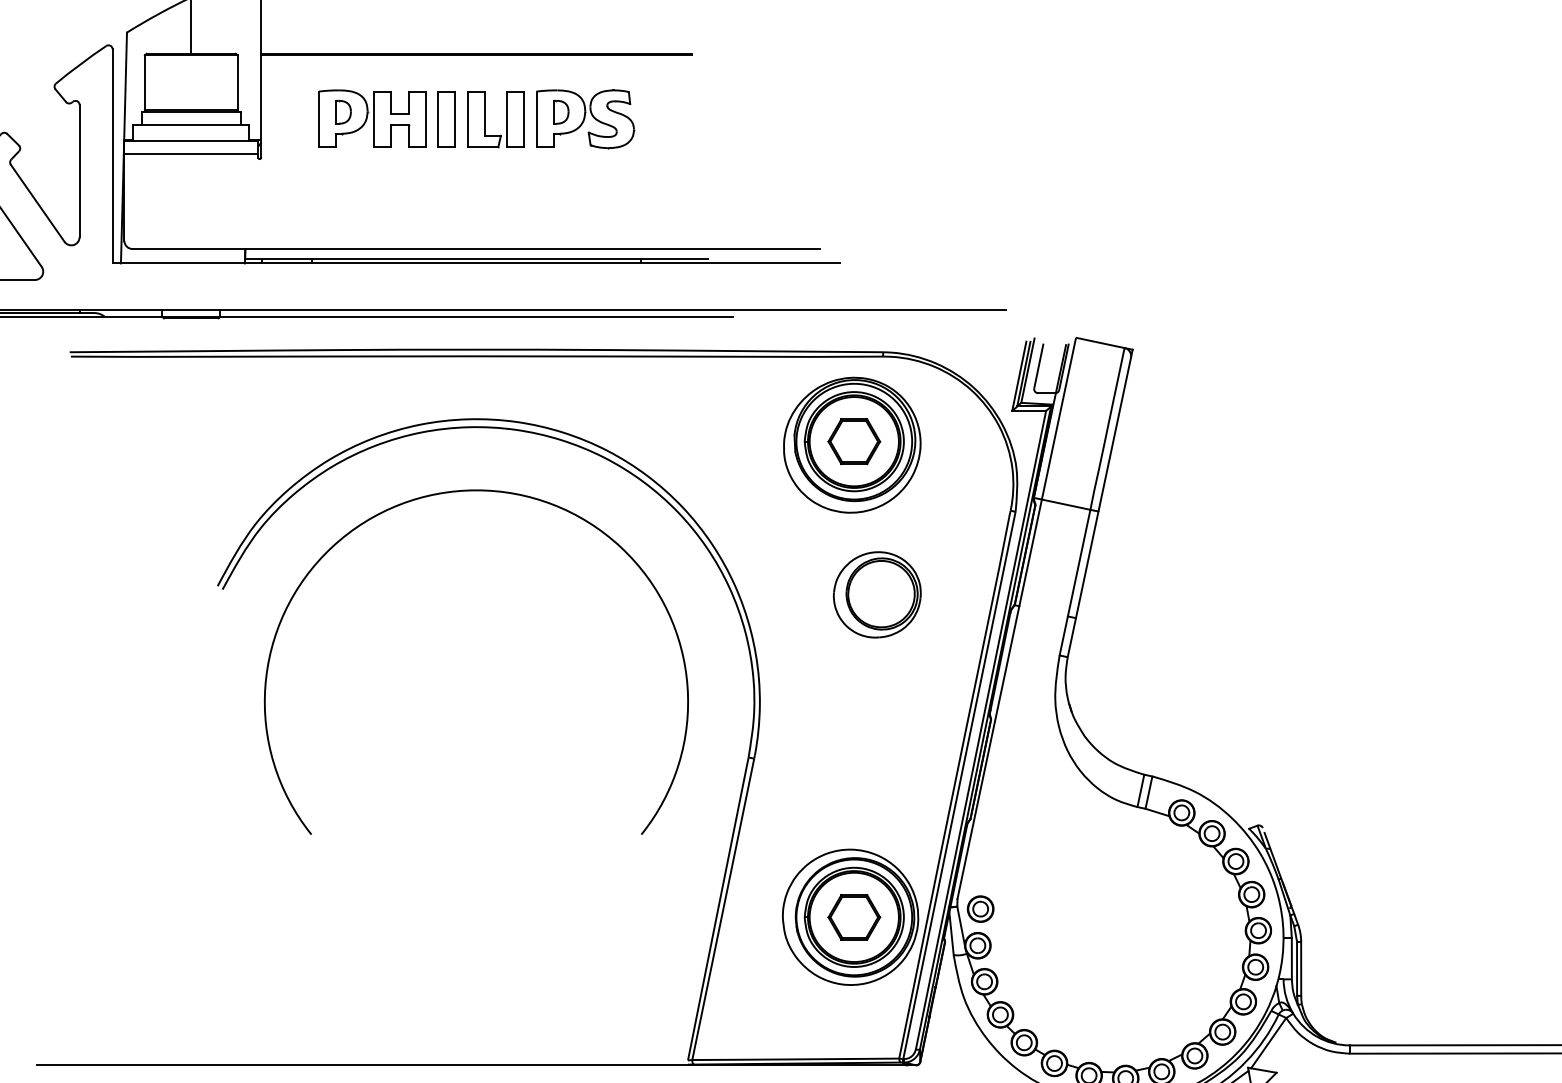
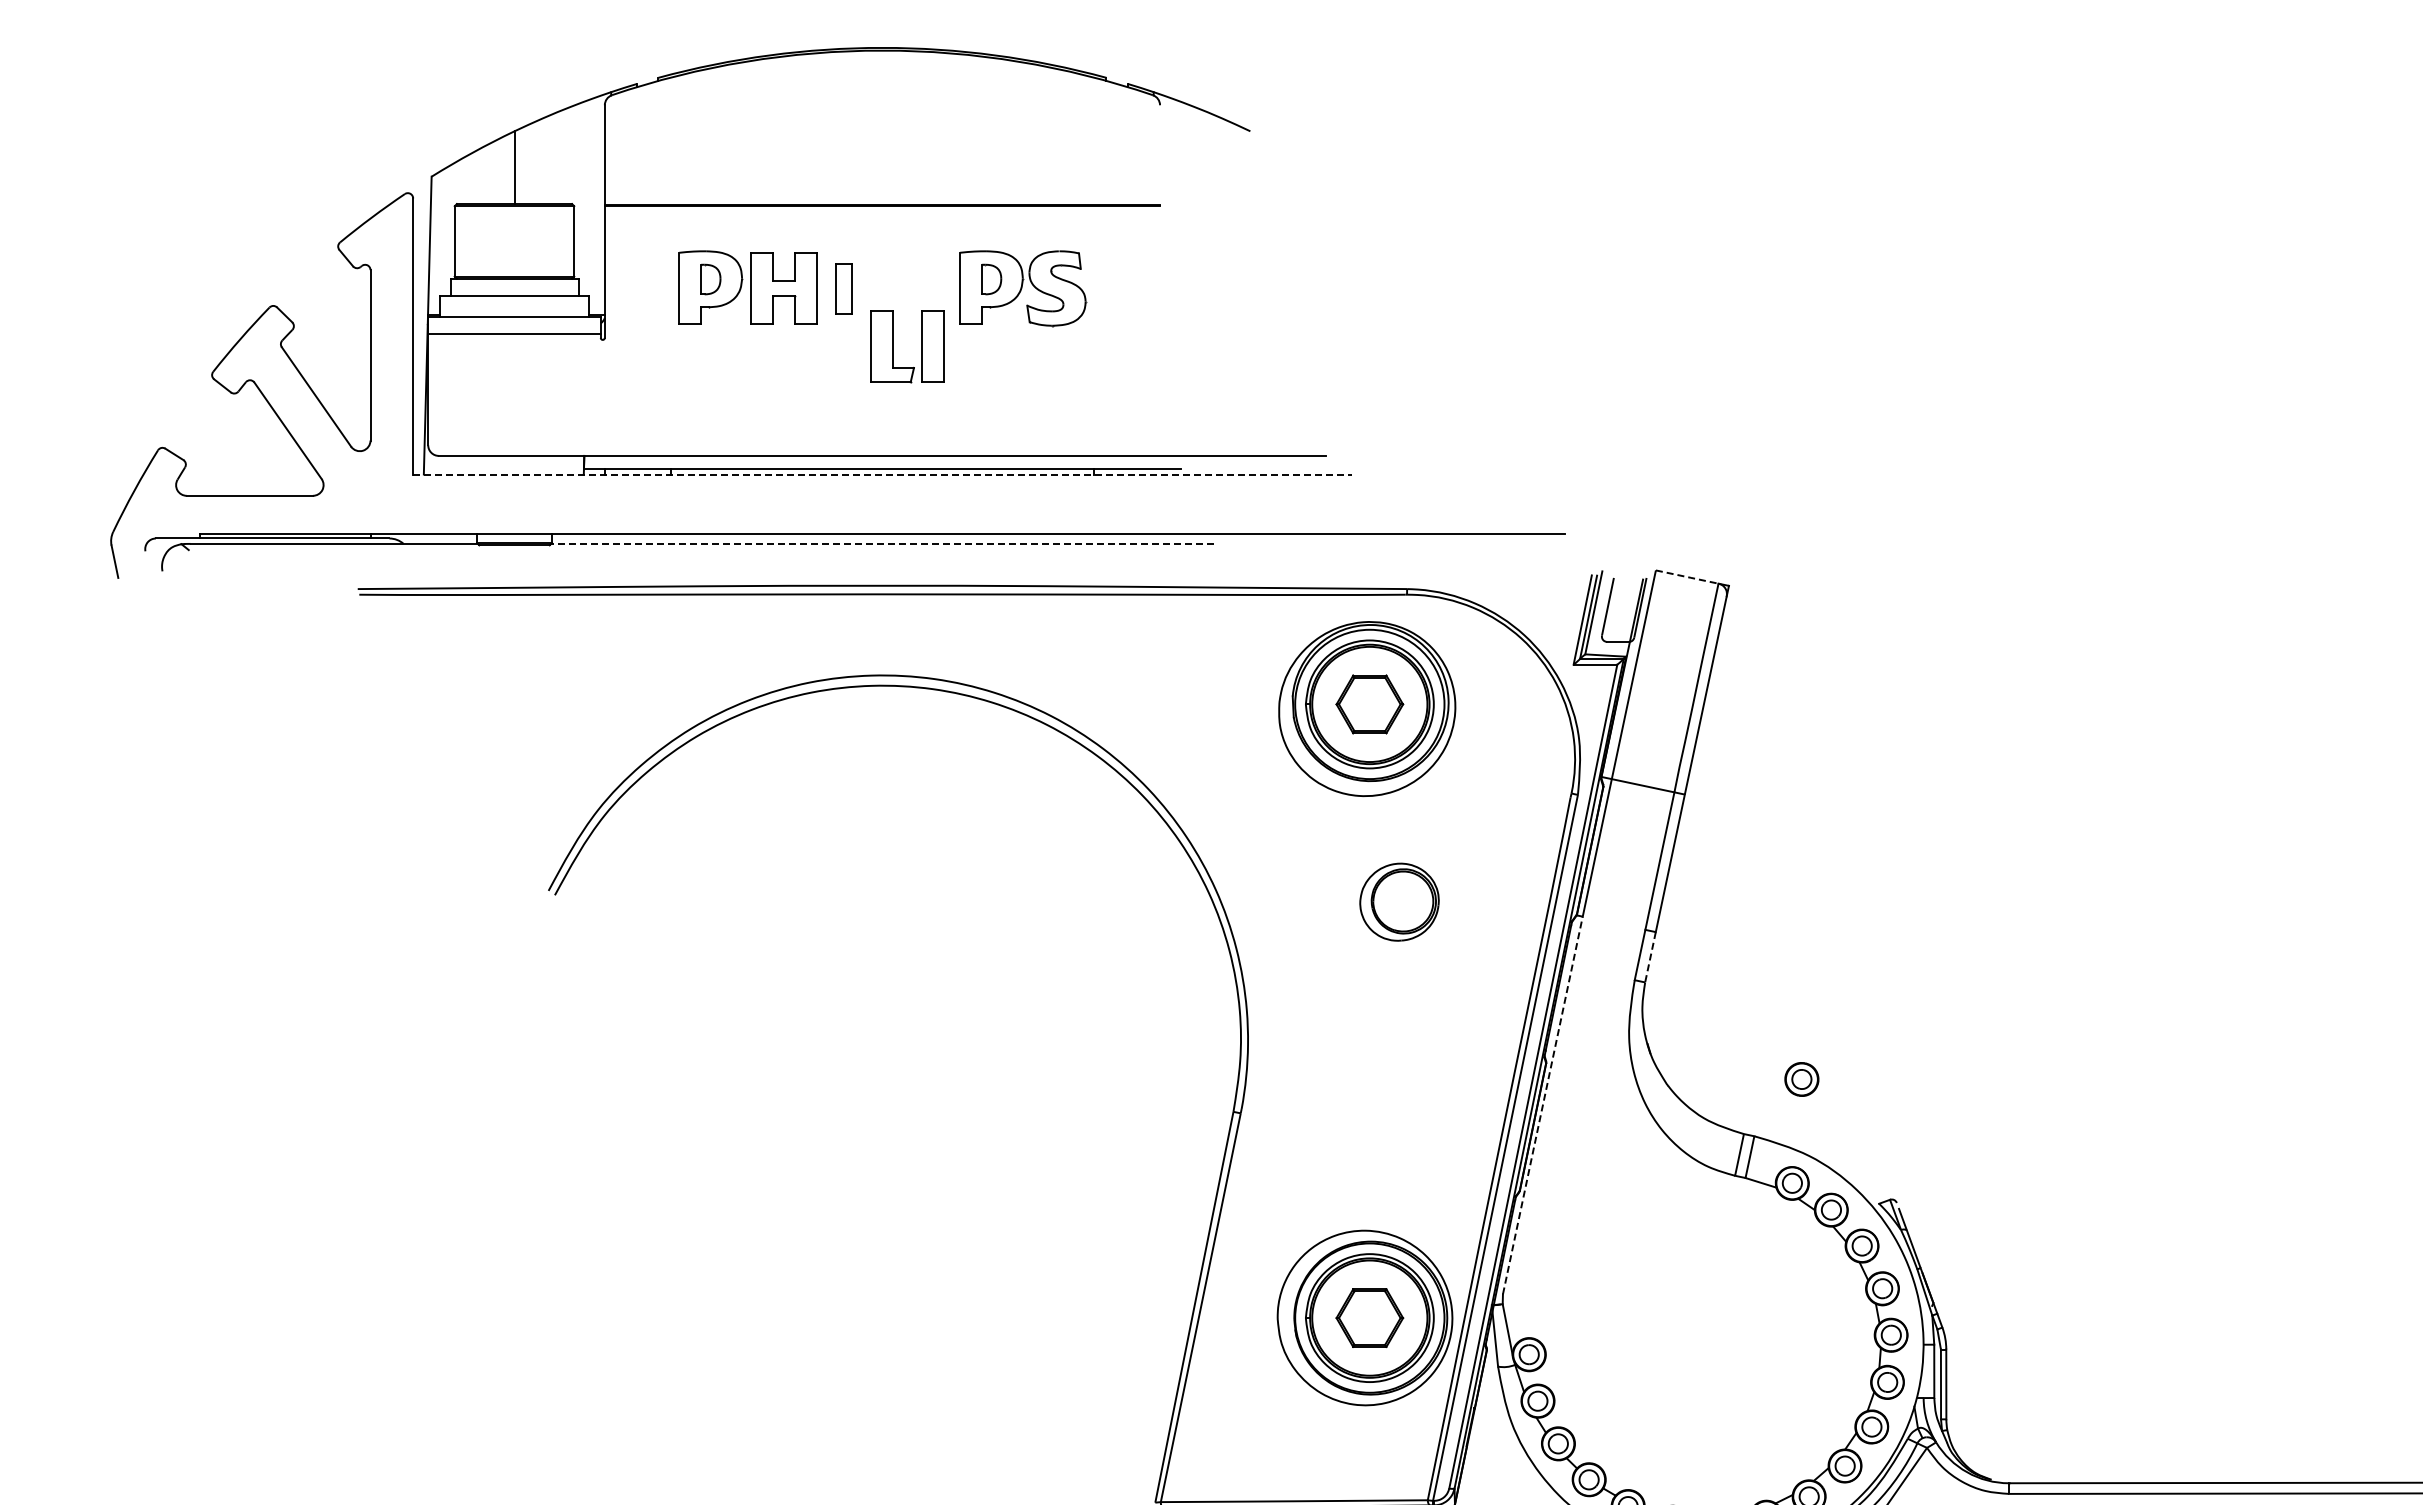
part: (446, 119) -> (843, 288), size x0.7
part: (485, 119) -> (893, 346), moved
line: (476, 263) -> (882, 474), solid -> dashed
line: (475, 316) -> (881, 543), solid -> dashed
line: (1101, 343) -> (1688, 577), solid -> dashed
arc: (476, 491) -> (882, 768), removed
part: (877, 595) -> (1399, 902), size x0.7
line: (1071, 637) -> (1650, 957), solid -> dashed
line: (988, 752) -> (1542, 1105), solid -> dashed
part: (980, 909) -> (1801, 1079), moved

